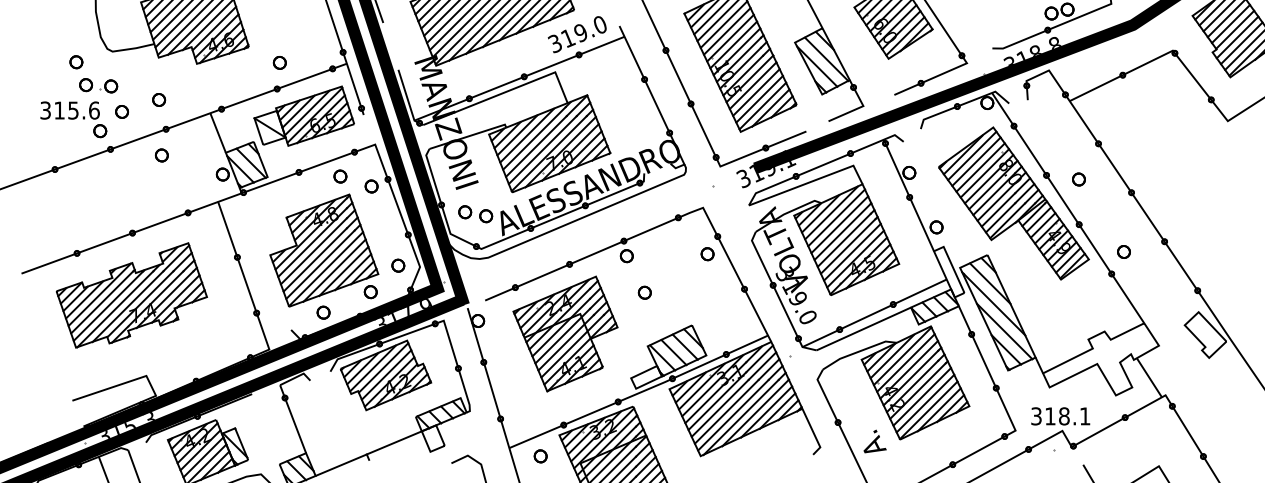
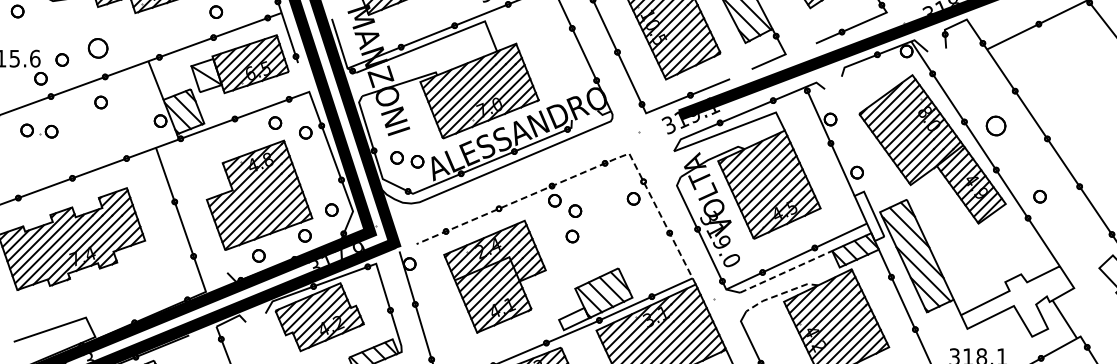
part: (98, 85) -> (39, 130), moved
part: (159, 99) -> (98, 47), size x1.6
part: (1078, 179) -> (995, 125), size x1.6
line: (664, 223) -> (591, 168), solid -> dashed
part: (647, 266) -> (575, 210), added
line: (864, 328) -> (786, 271), solid -> dashed
line: (858, 351) -> (780, 293), solid -> dashed

